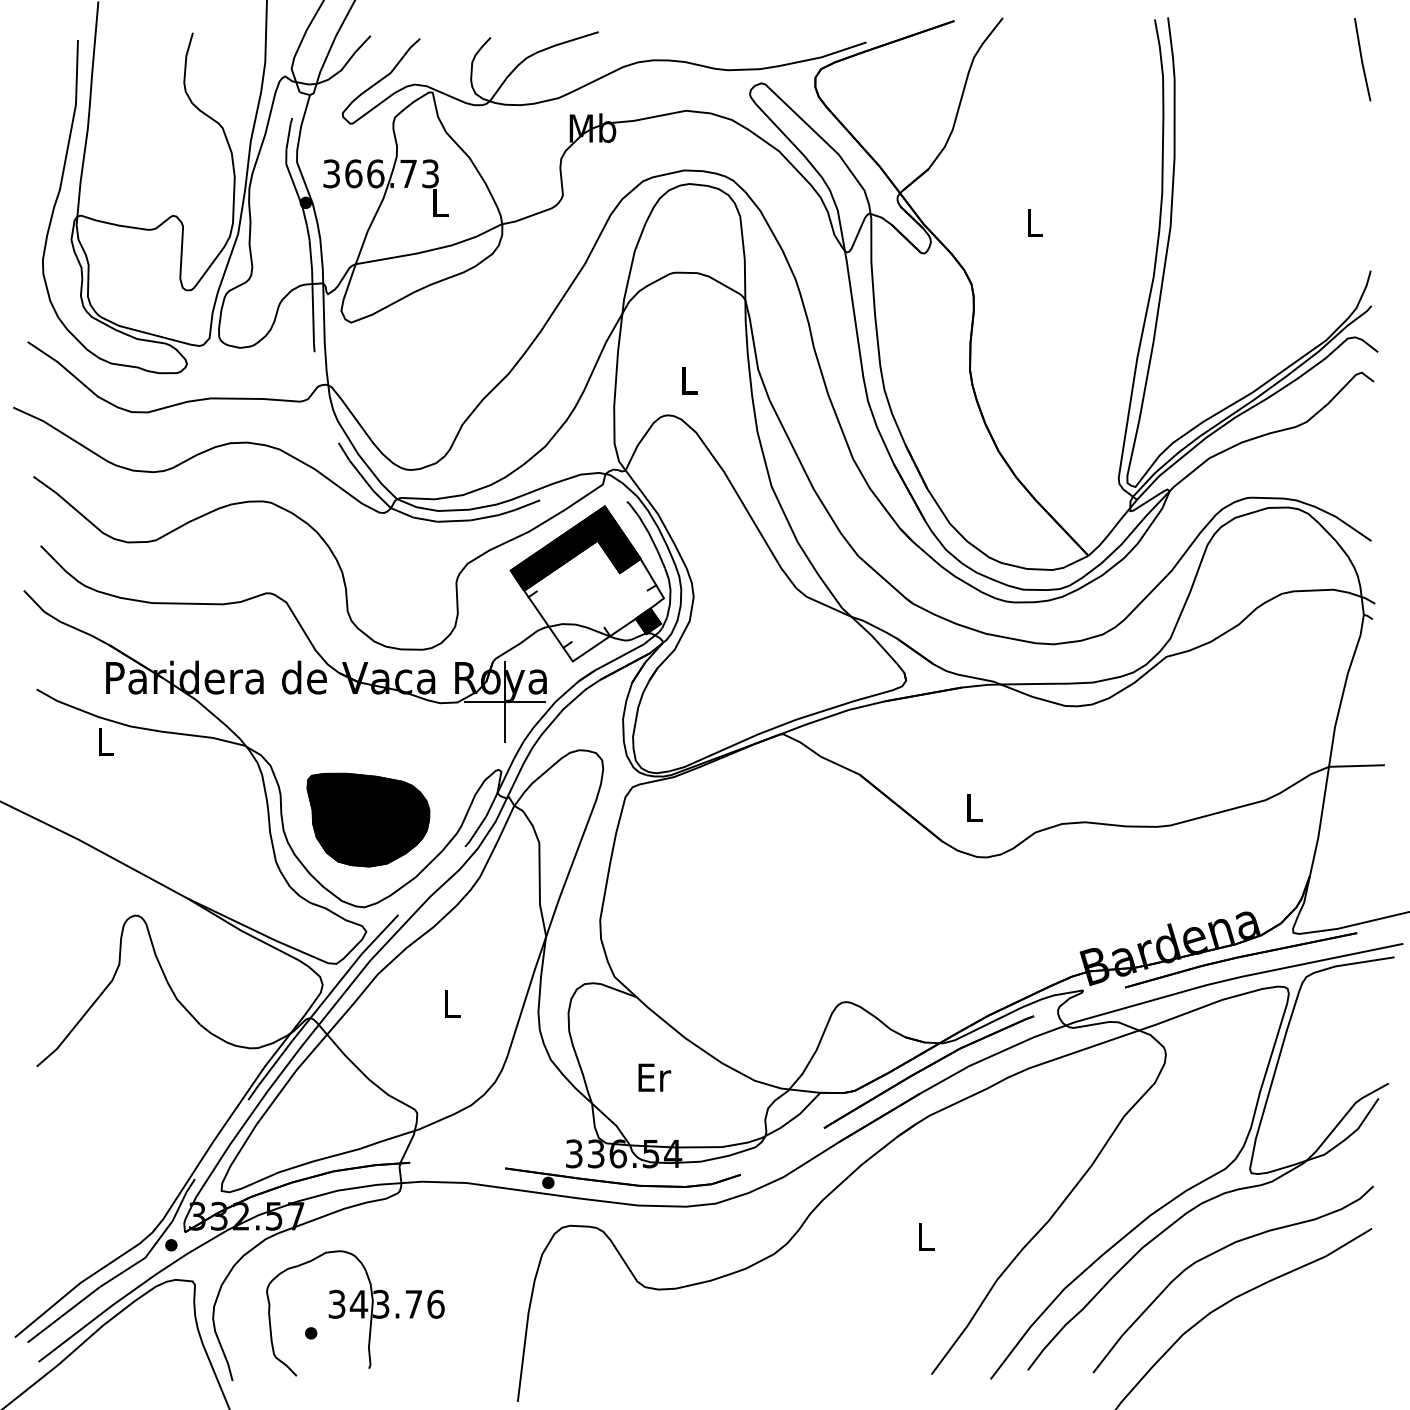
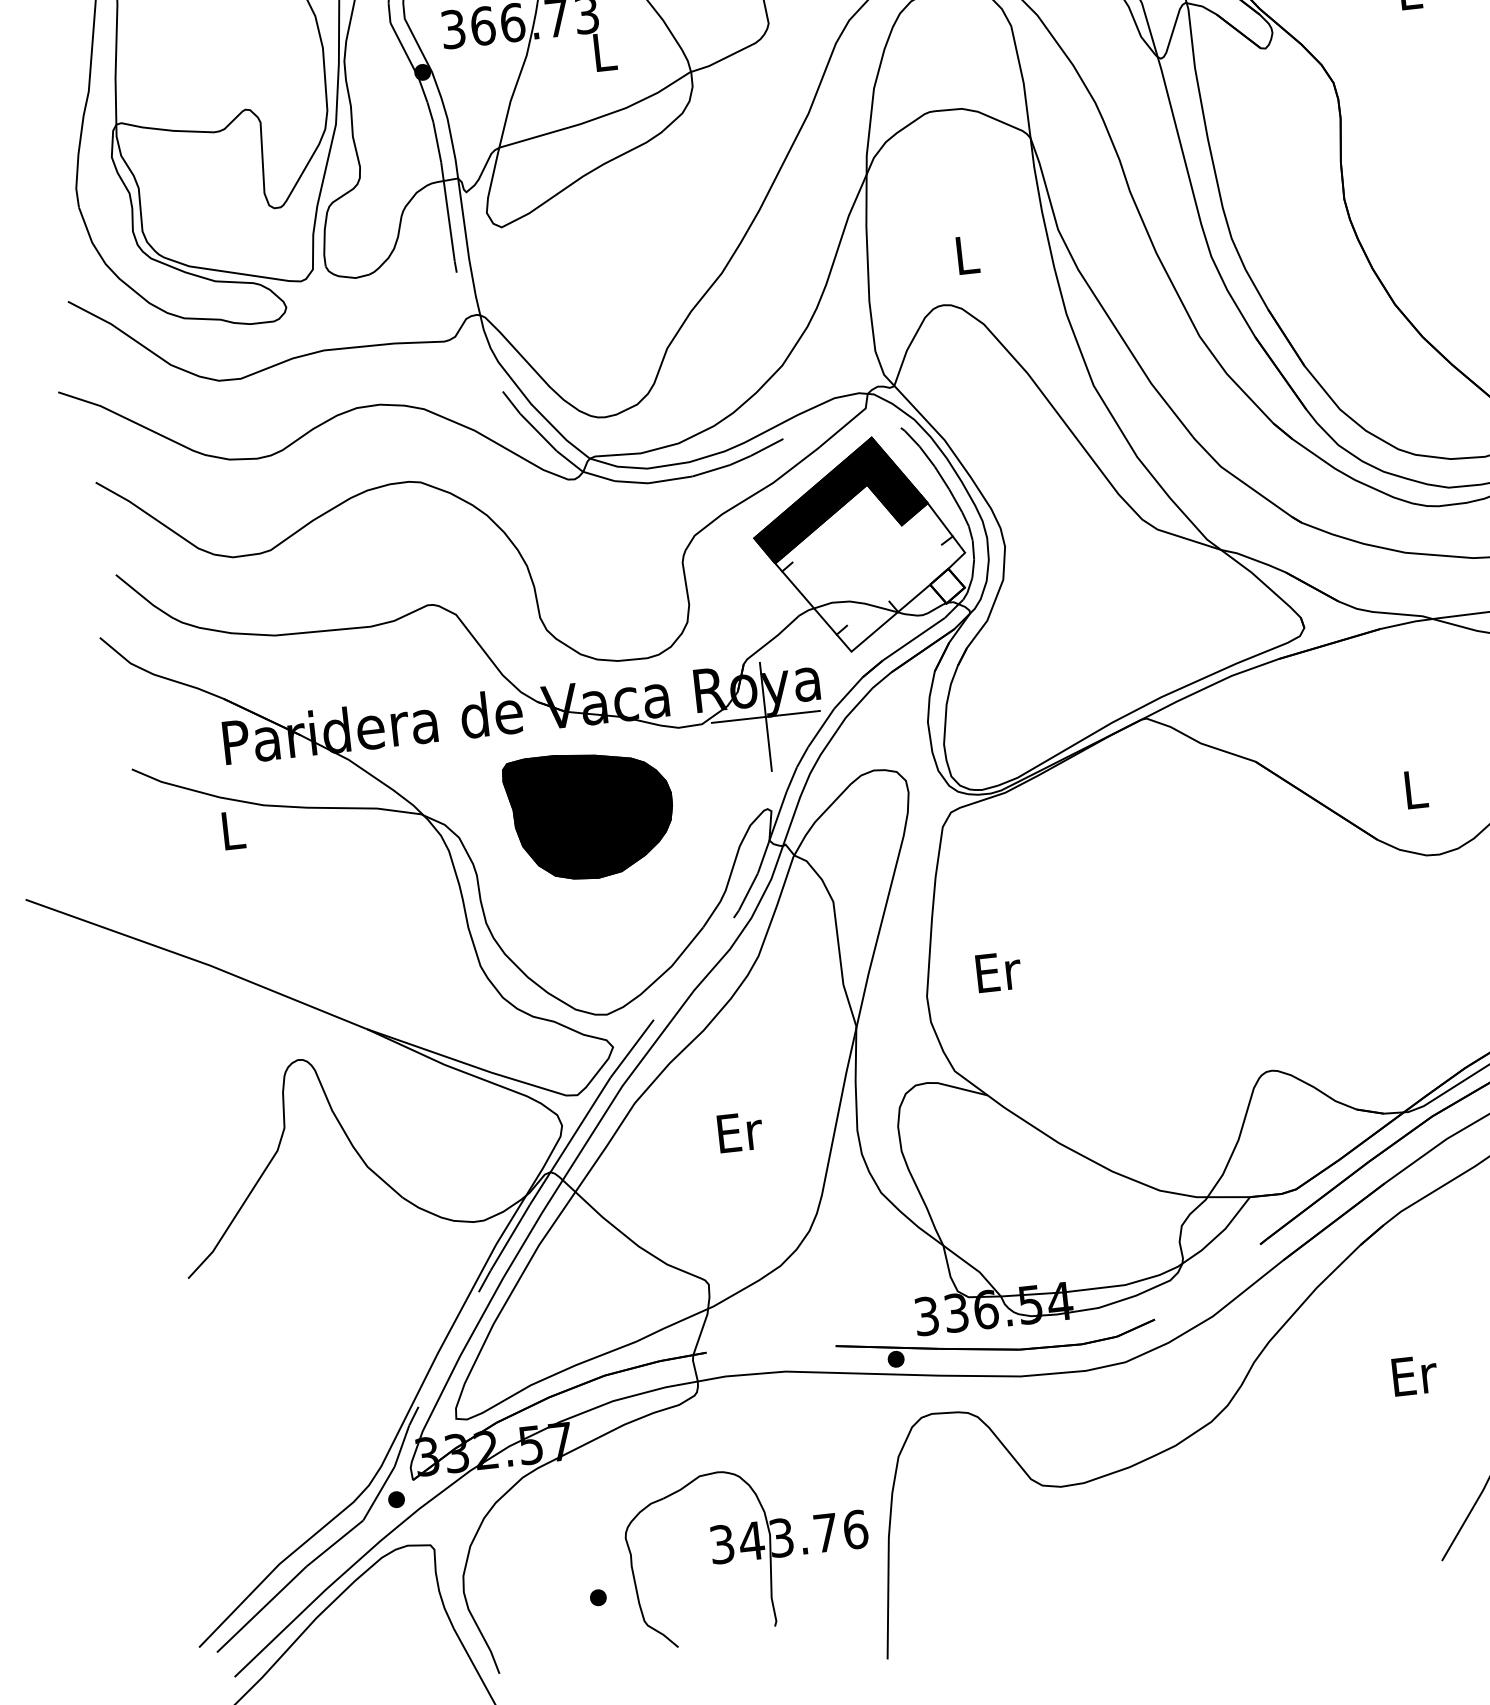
fill: (647, 620) -> (946, 585), removed
part: (368, 819) -> (590, 814), moved
text: (452, 1004) -> (740, 1132), L -> Er
text: (654, 1077) -> (998, 971), moved
text: (926, 1236) -> (1414, 1375), L -> Er
part: (355, 1313) -> (748, 1554), moved

